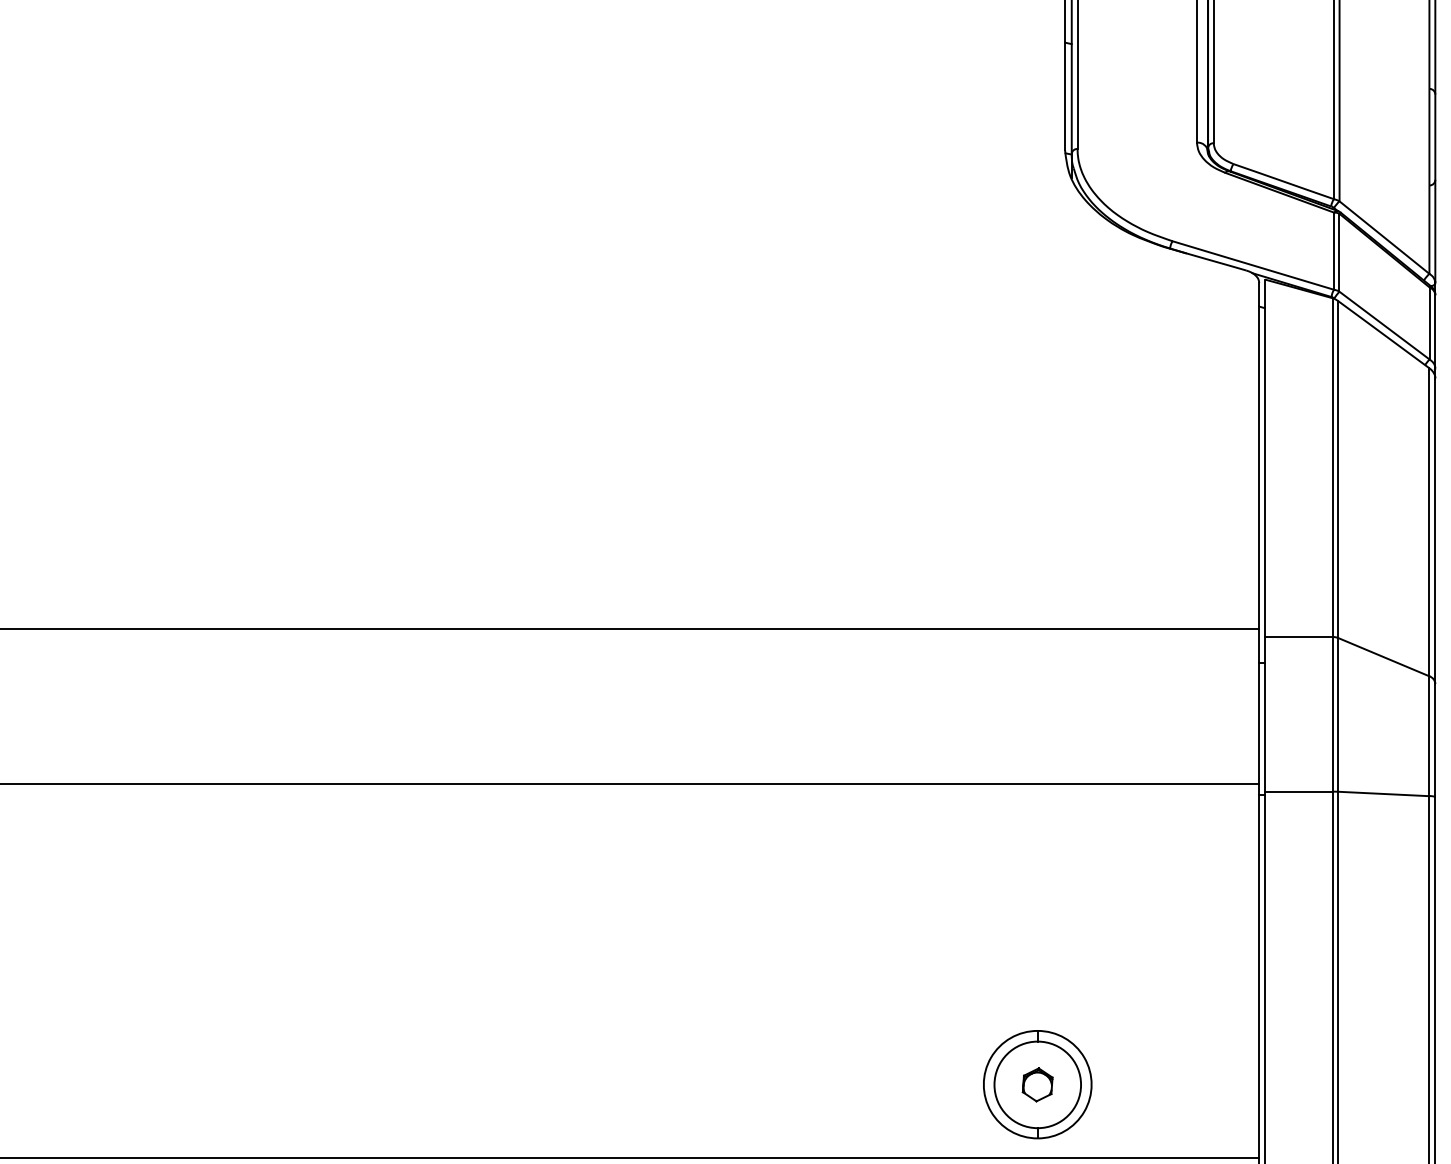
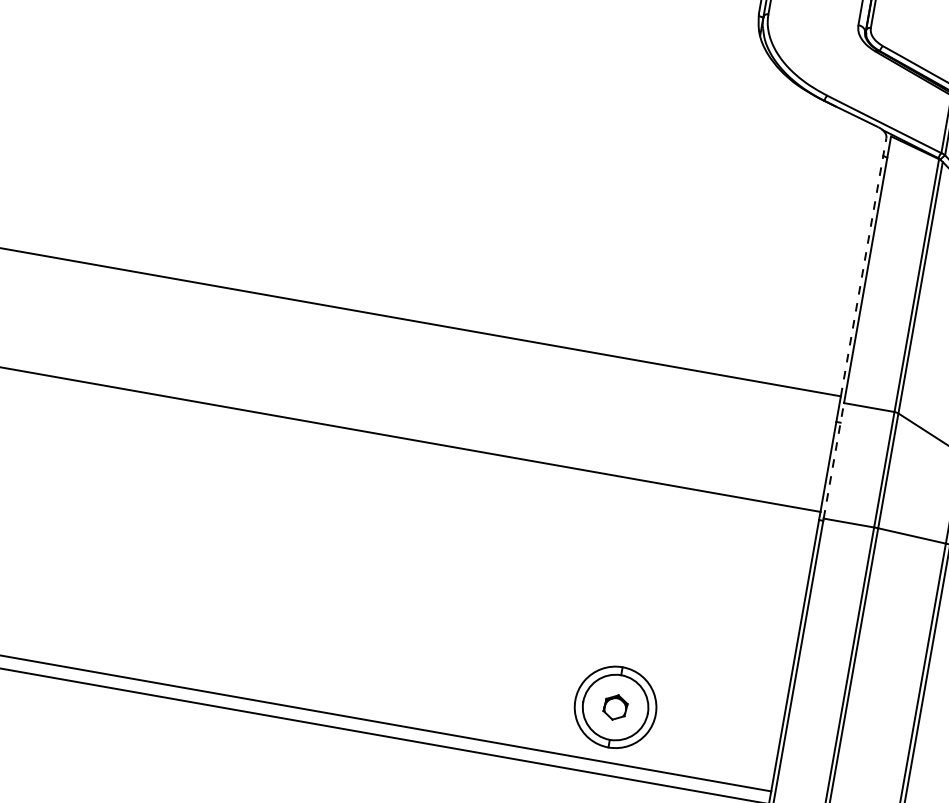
line: (1259, 455) -> (863, 267), solid -> dashed
line: (1264, 713) -> (833, 460), solid -> dashed

